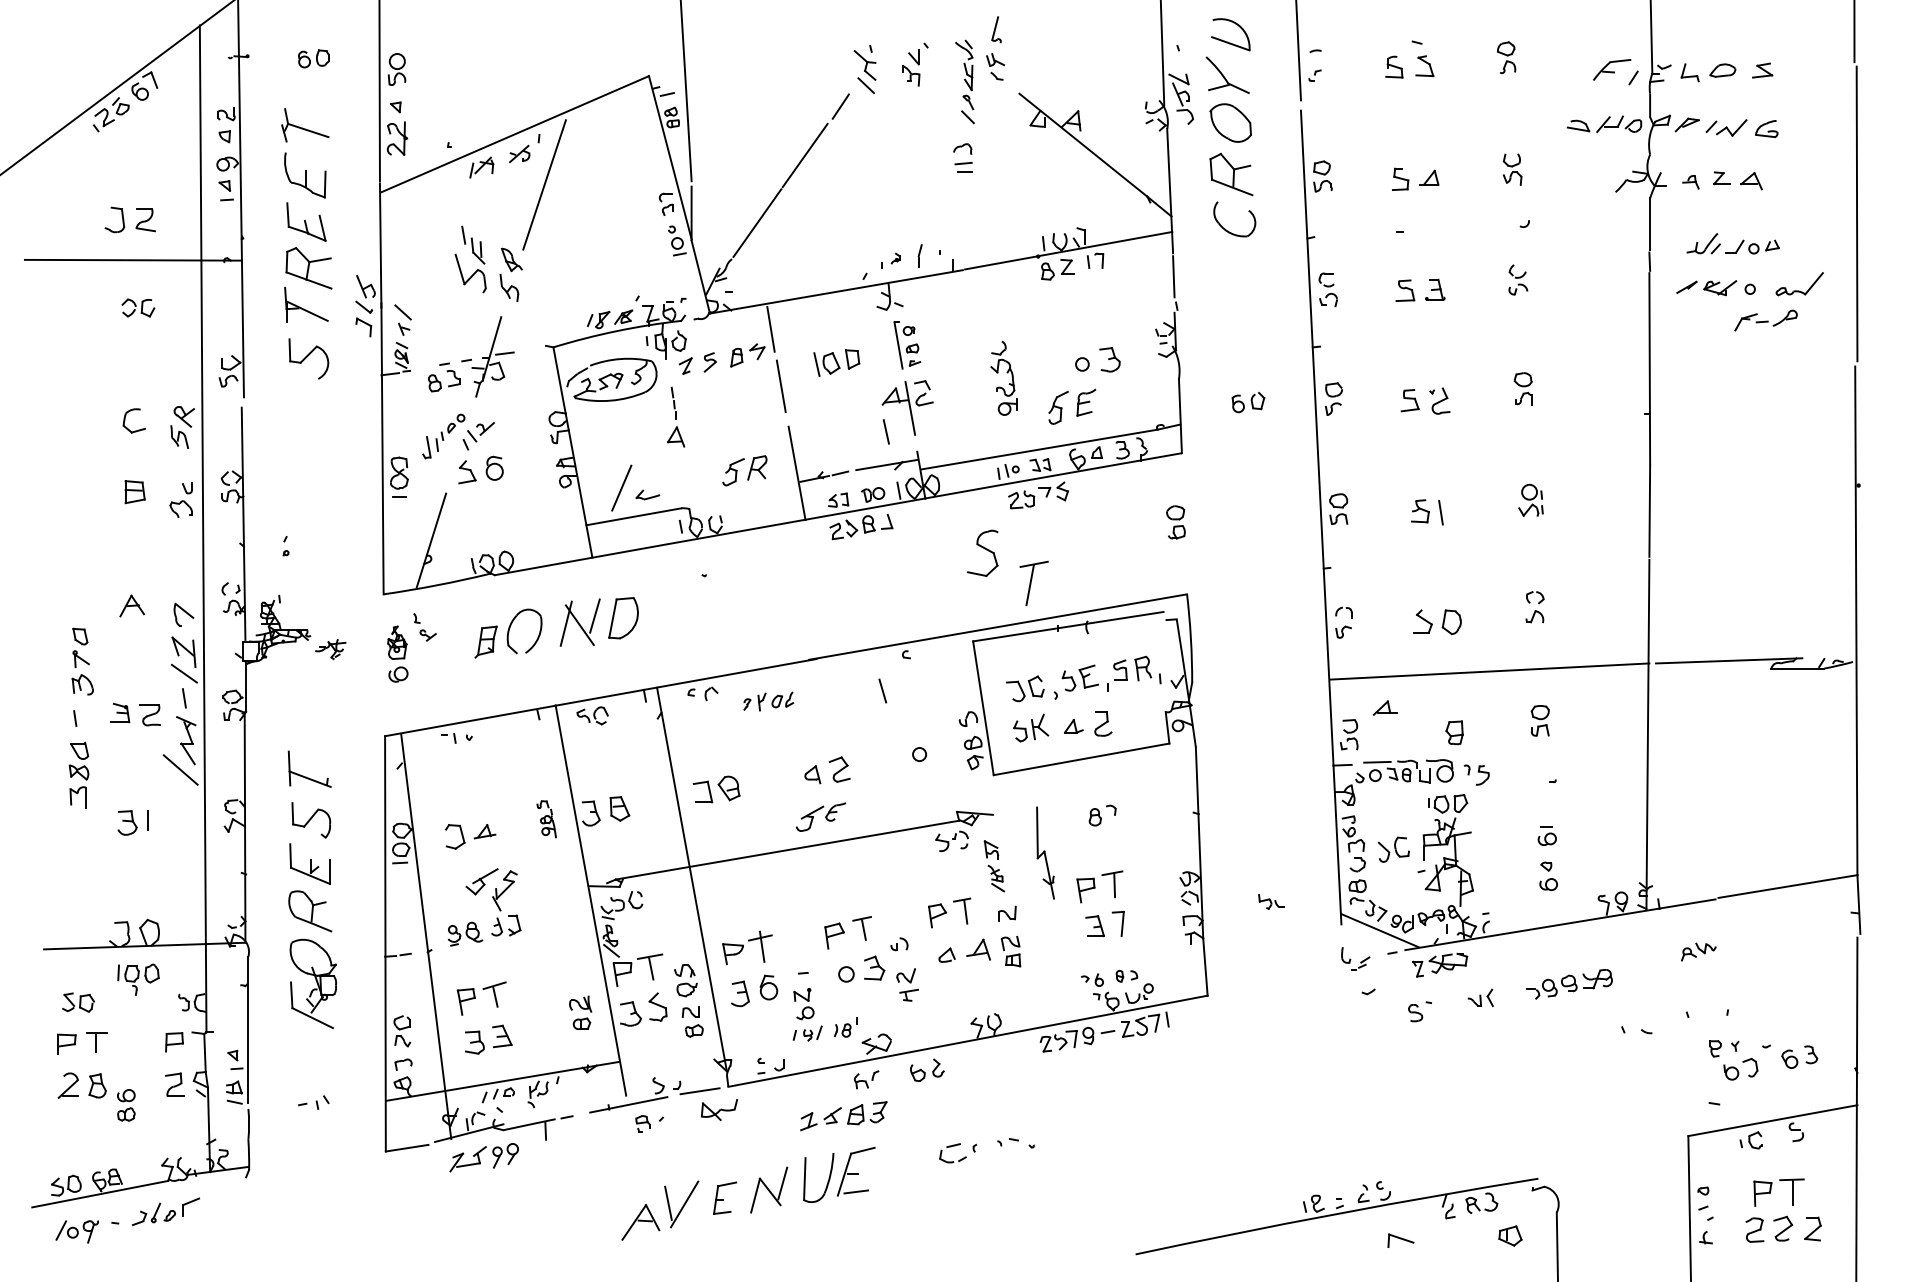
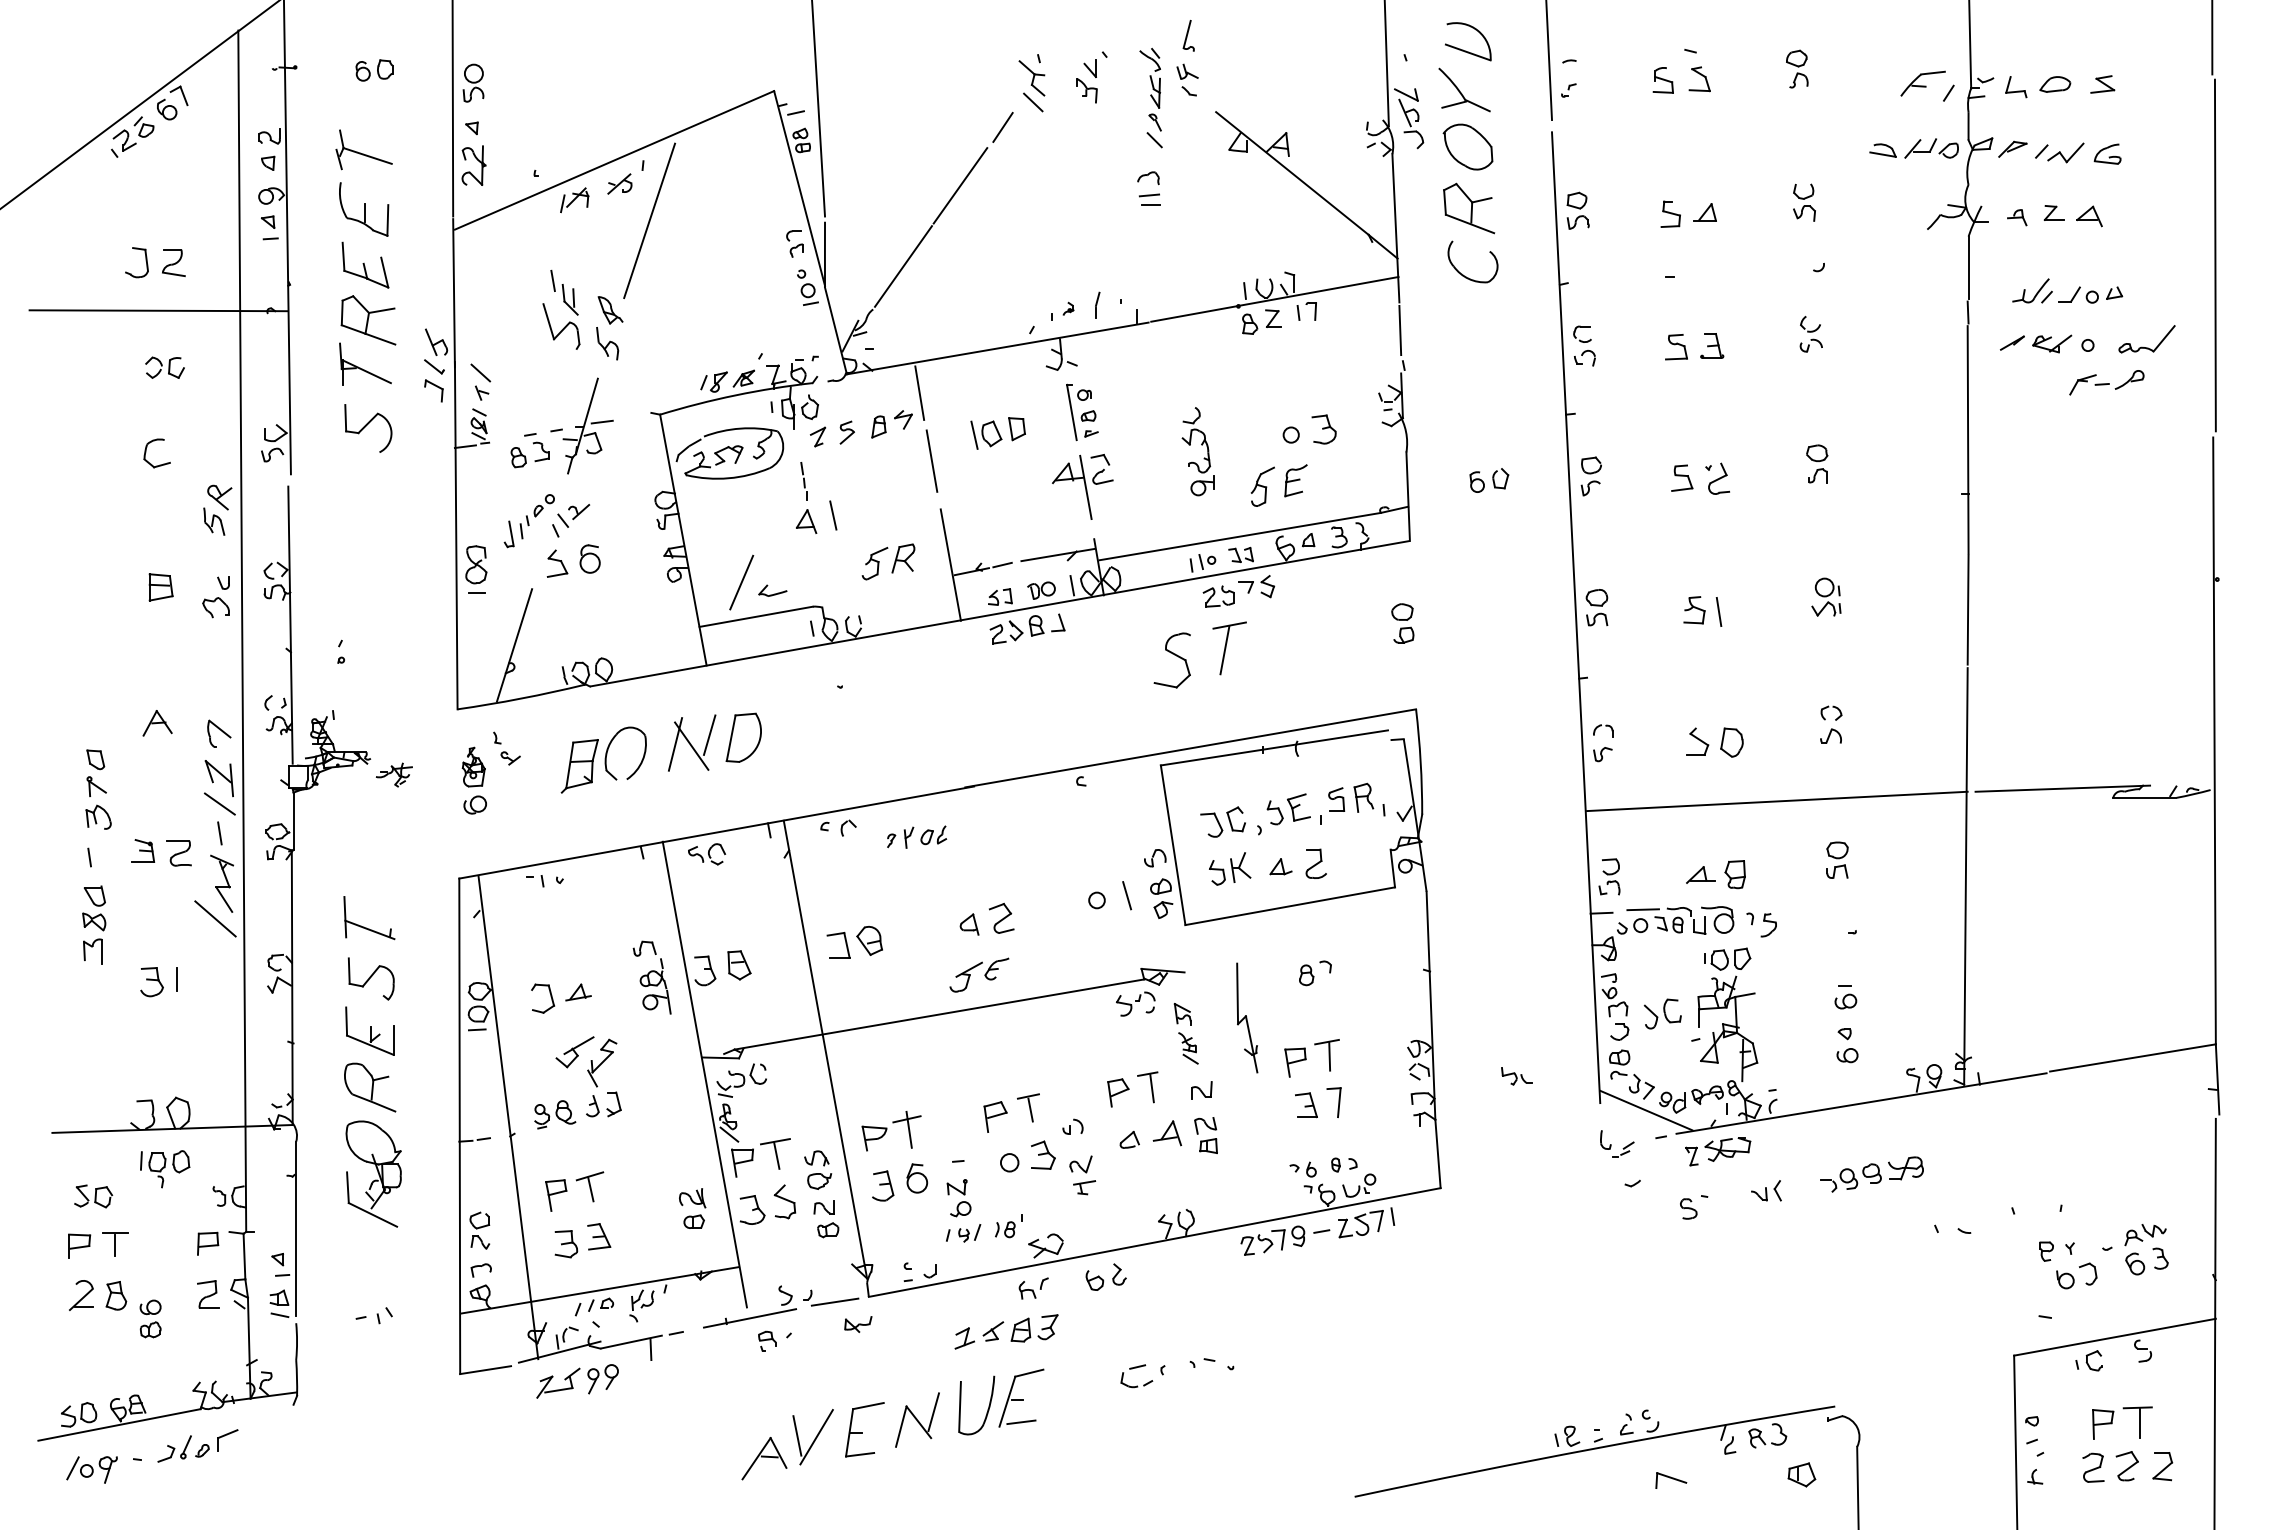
part: (125, 420) -> (146, 452), moved
line: (886, 431) -> (833, 515), moved
part: (1034, 583) -> (1229, 648), moved
part: (485, 642) -> (579, 766), size x1.43
line: (883, 690) -> (1127, 895), moved
part: (1385, 707) -> (1700, 874), moved
part: (546, 819) -> (651, 977), size x1.67
part: (1698, 952) -> (2145, 1235), moved
part: (719, 1109) -> (858, 1324), size x0.62
part: (724, 1197) -> (864, 1429), size x1.43

